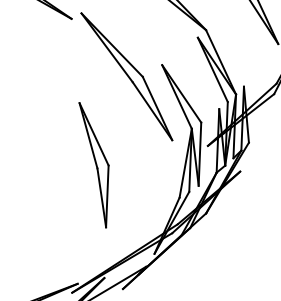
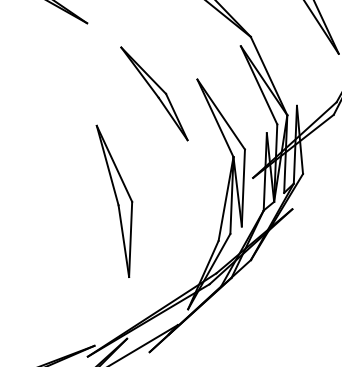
part: (126, 76) -> (154, 93), size x0.6

